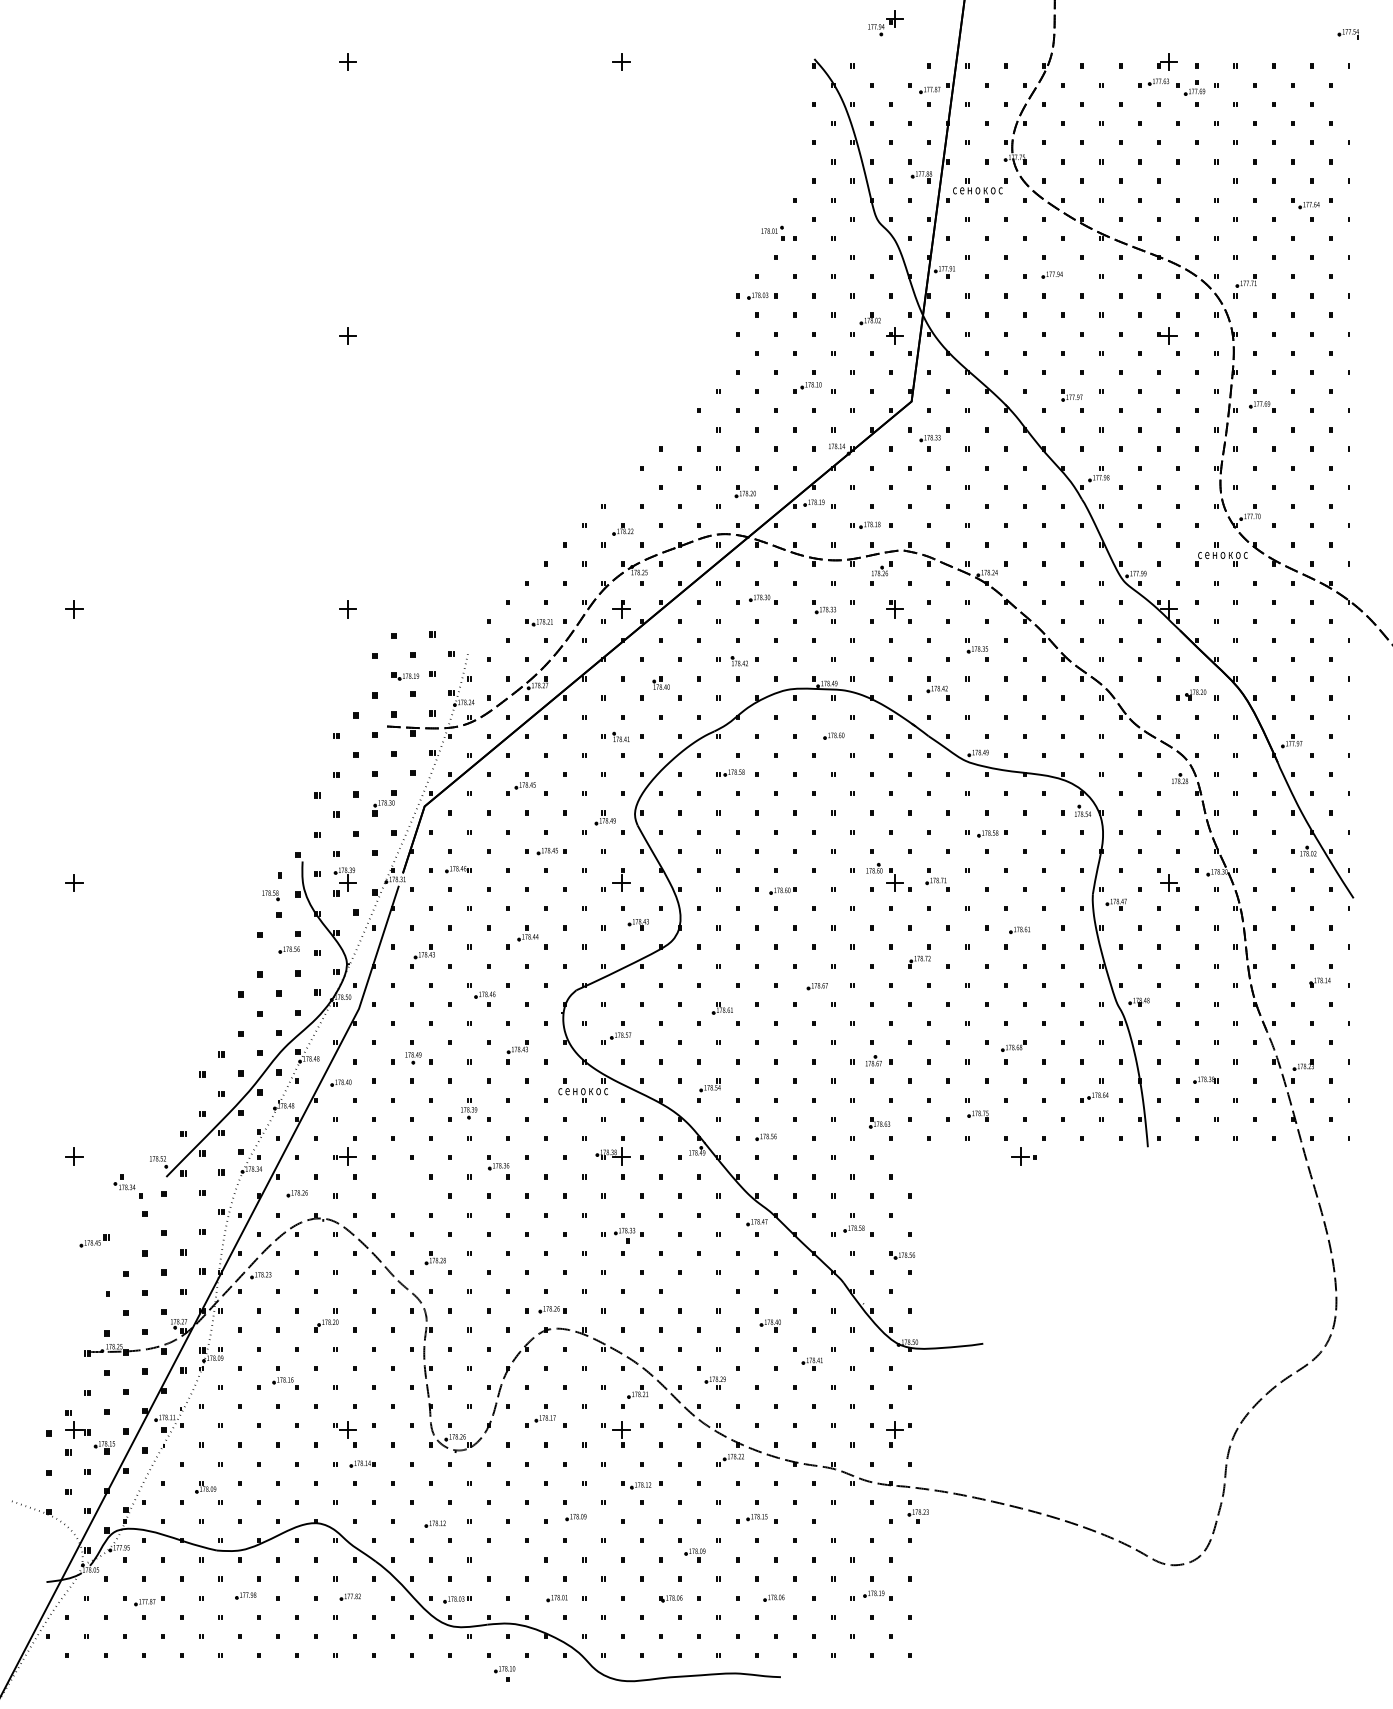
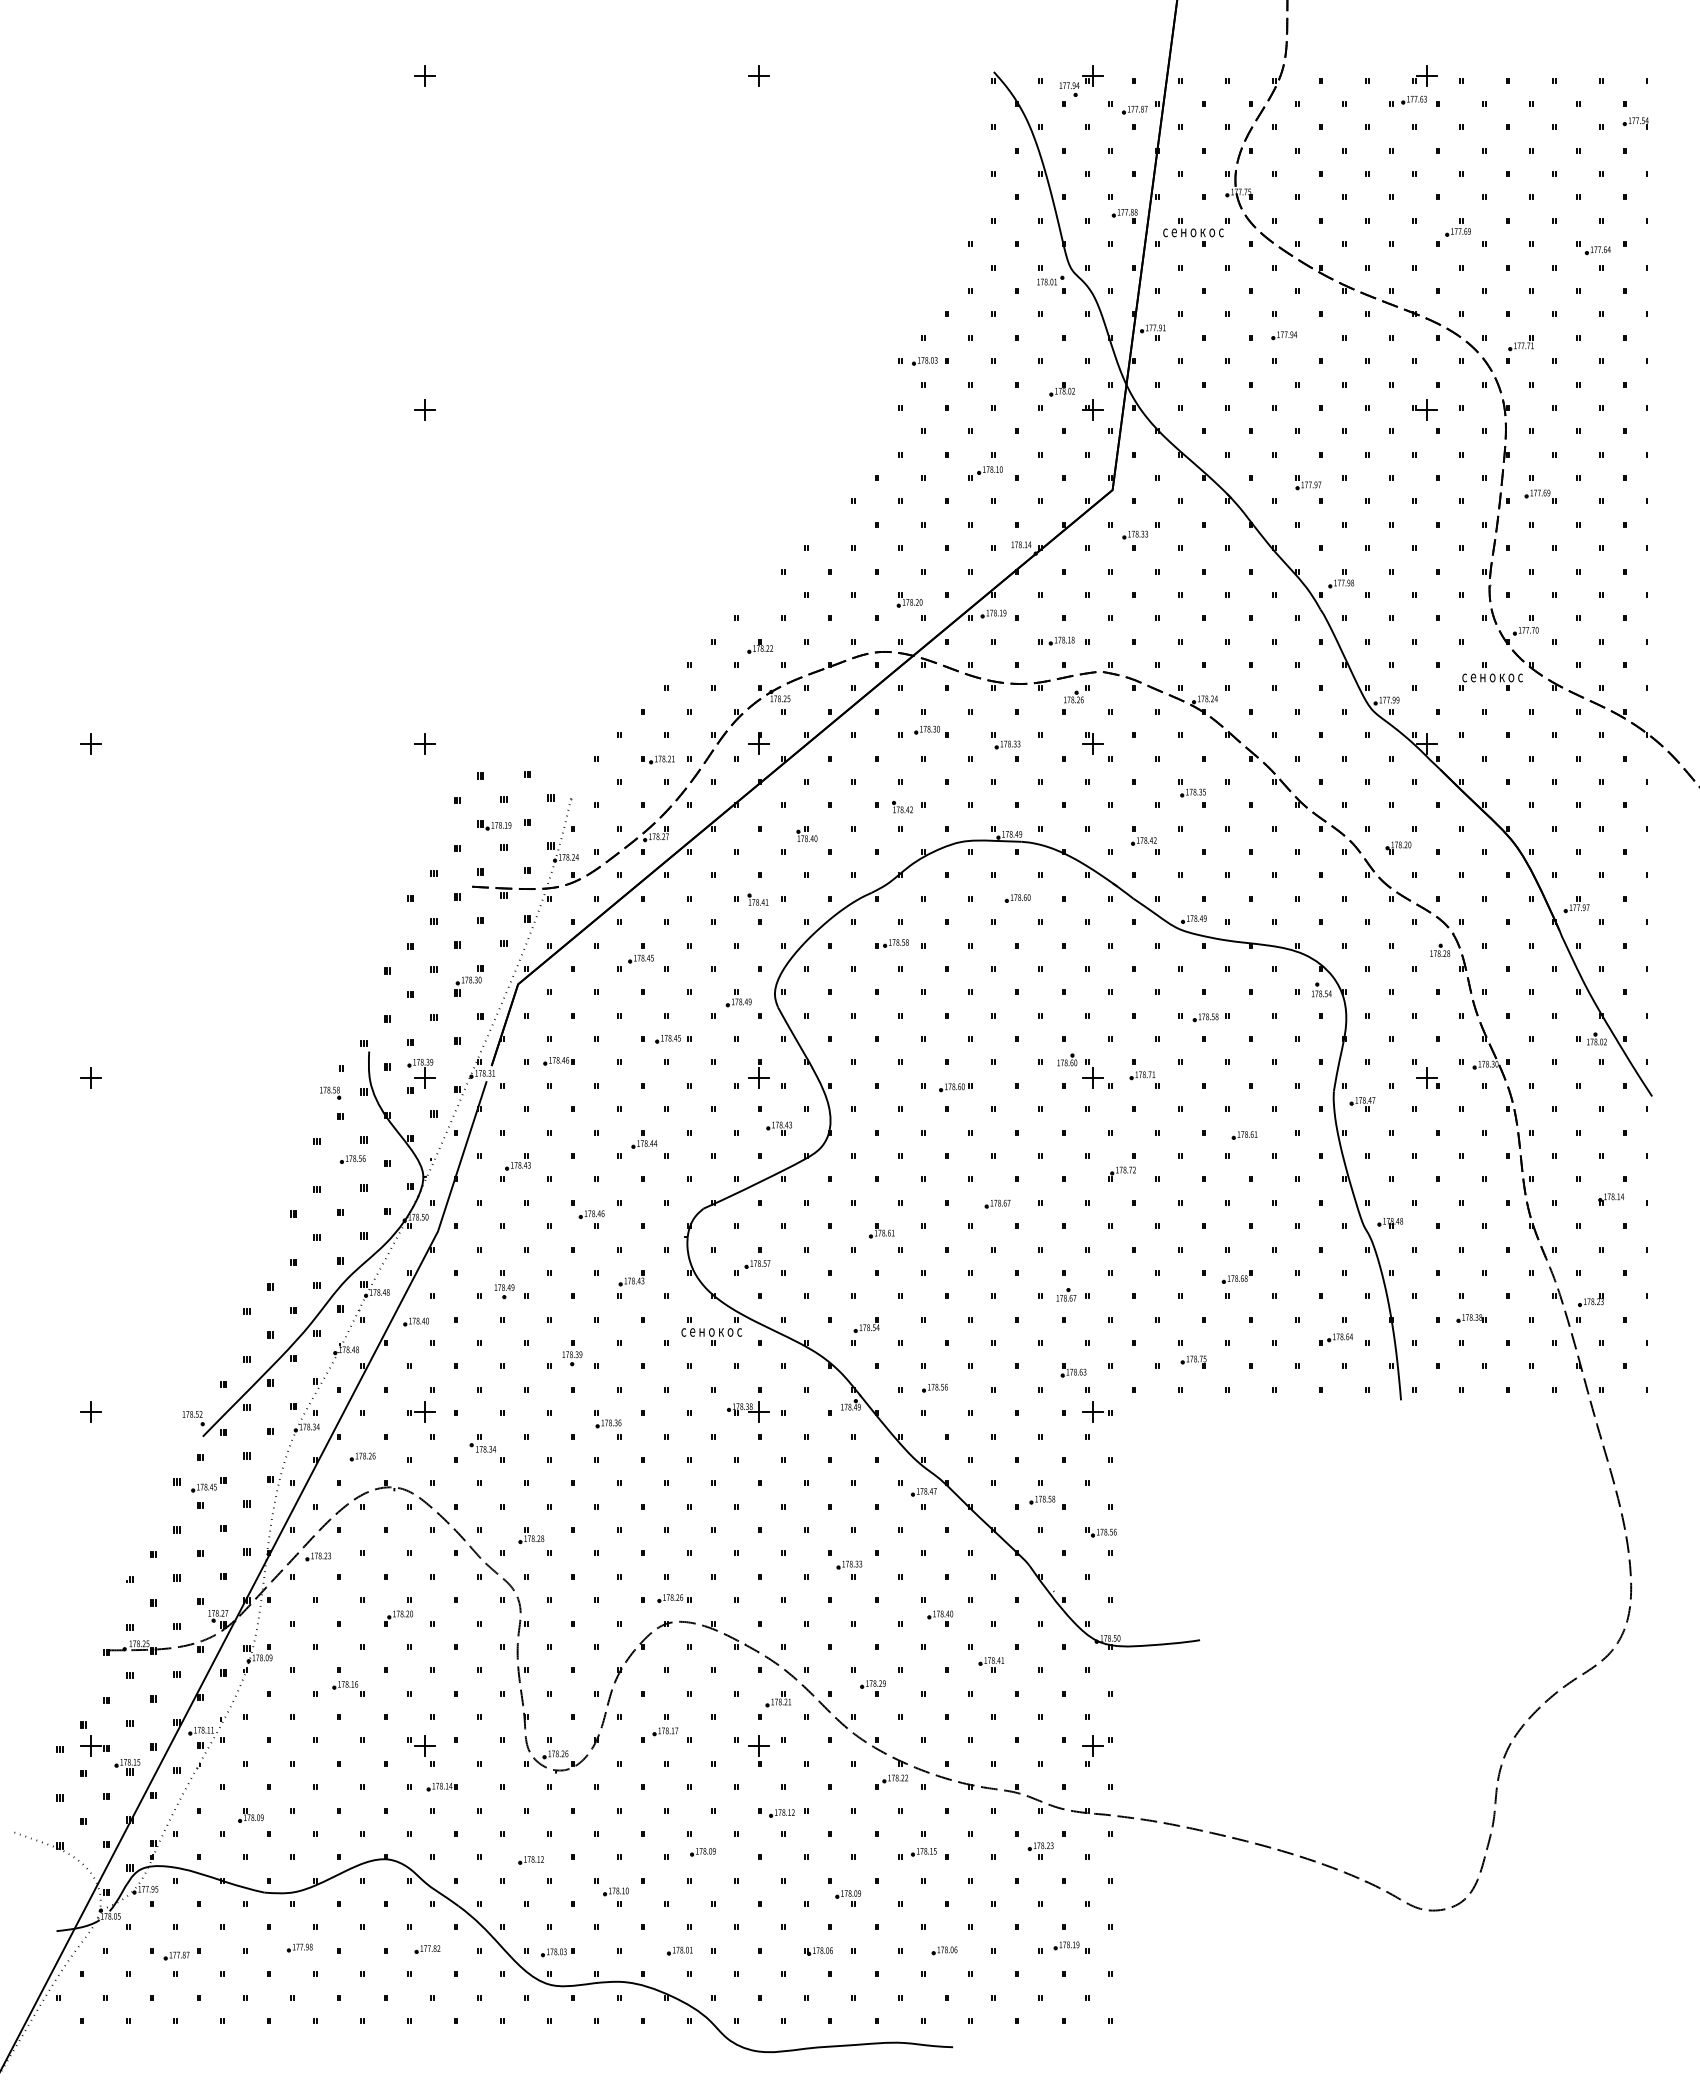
part: (886, 22) -> (1081, 80), moved
part: (1348, 34) -> (1635, 123), moved
part: (1194, 88) -> (1457, 227), moved
part: (773, 233) -> (1051, 284), moved
part: (1195, 694) -> (1398, 847), moved
part: (1024, 1156) -> (1097, 1411), moved
part: (127, 1186) -> (486, 1448), moved
part: (624, 1235) -> (849, 1569), moved
part: (93, 1240) -> (208, 1484), moved
part: (918, 1516) -> (1040, 1850), moved
part: (504, 1673) -> (615, 1896), moved

